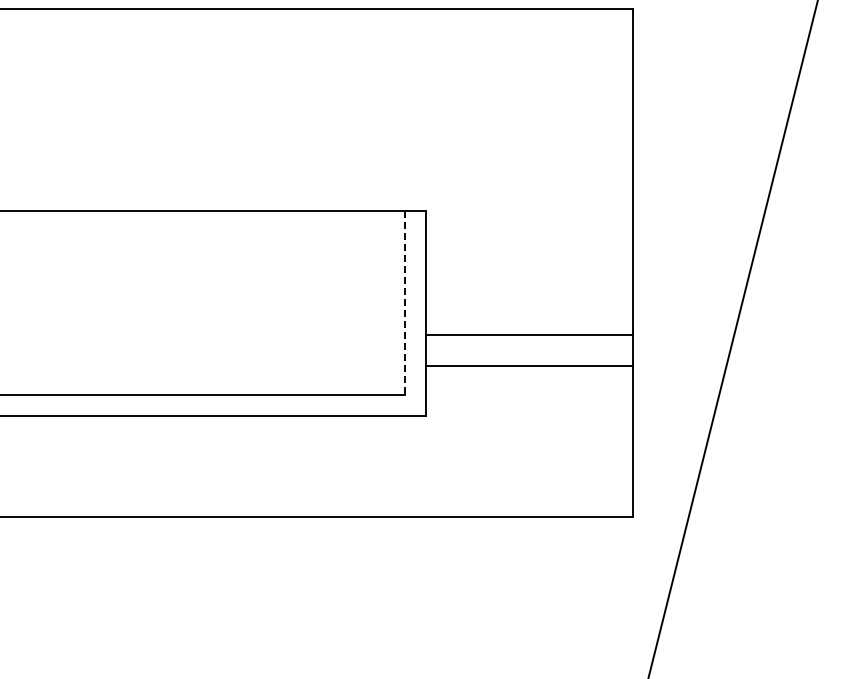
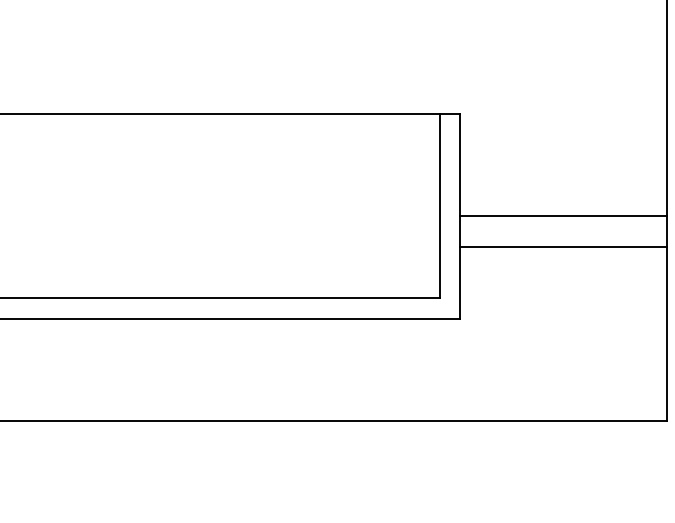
line: (405, 303) -> (439, 206), dashed -> solid
line: (528, 335) -> (562, 216), moved
line: (528, 365) -> (562, 246), moved

